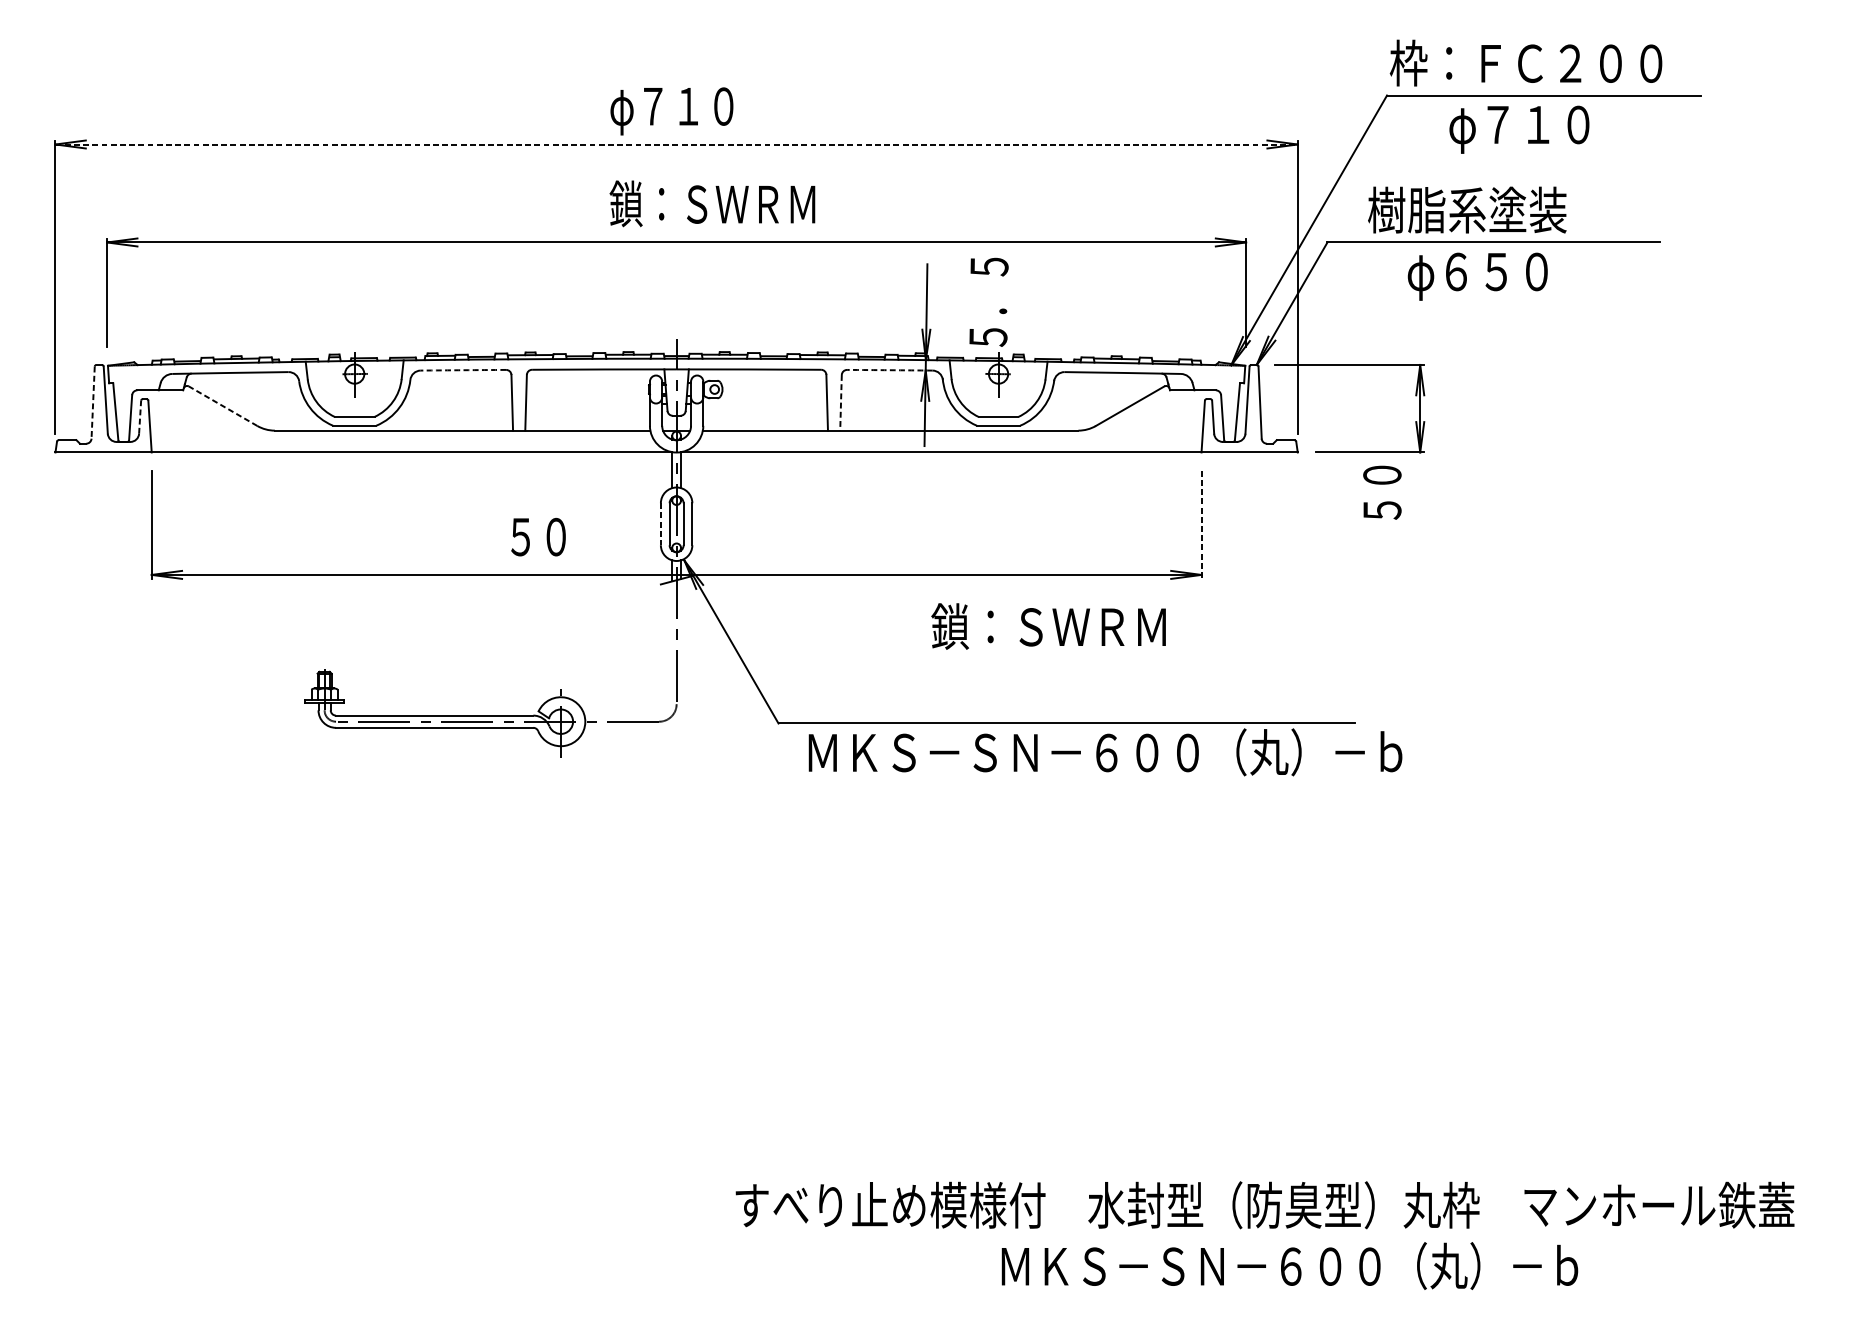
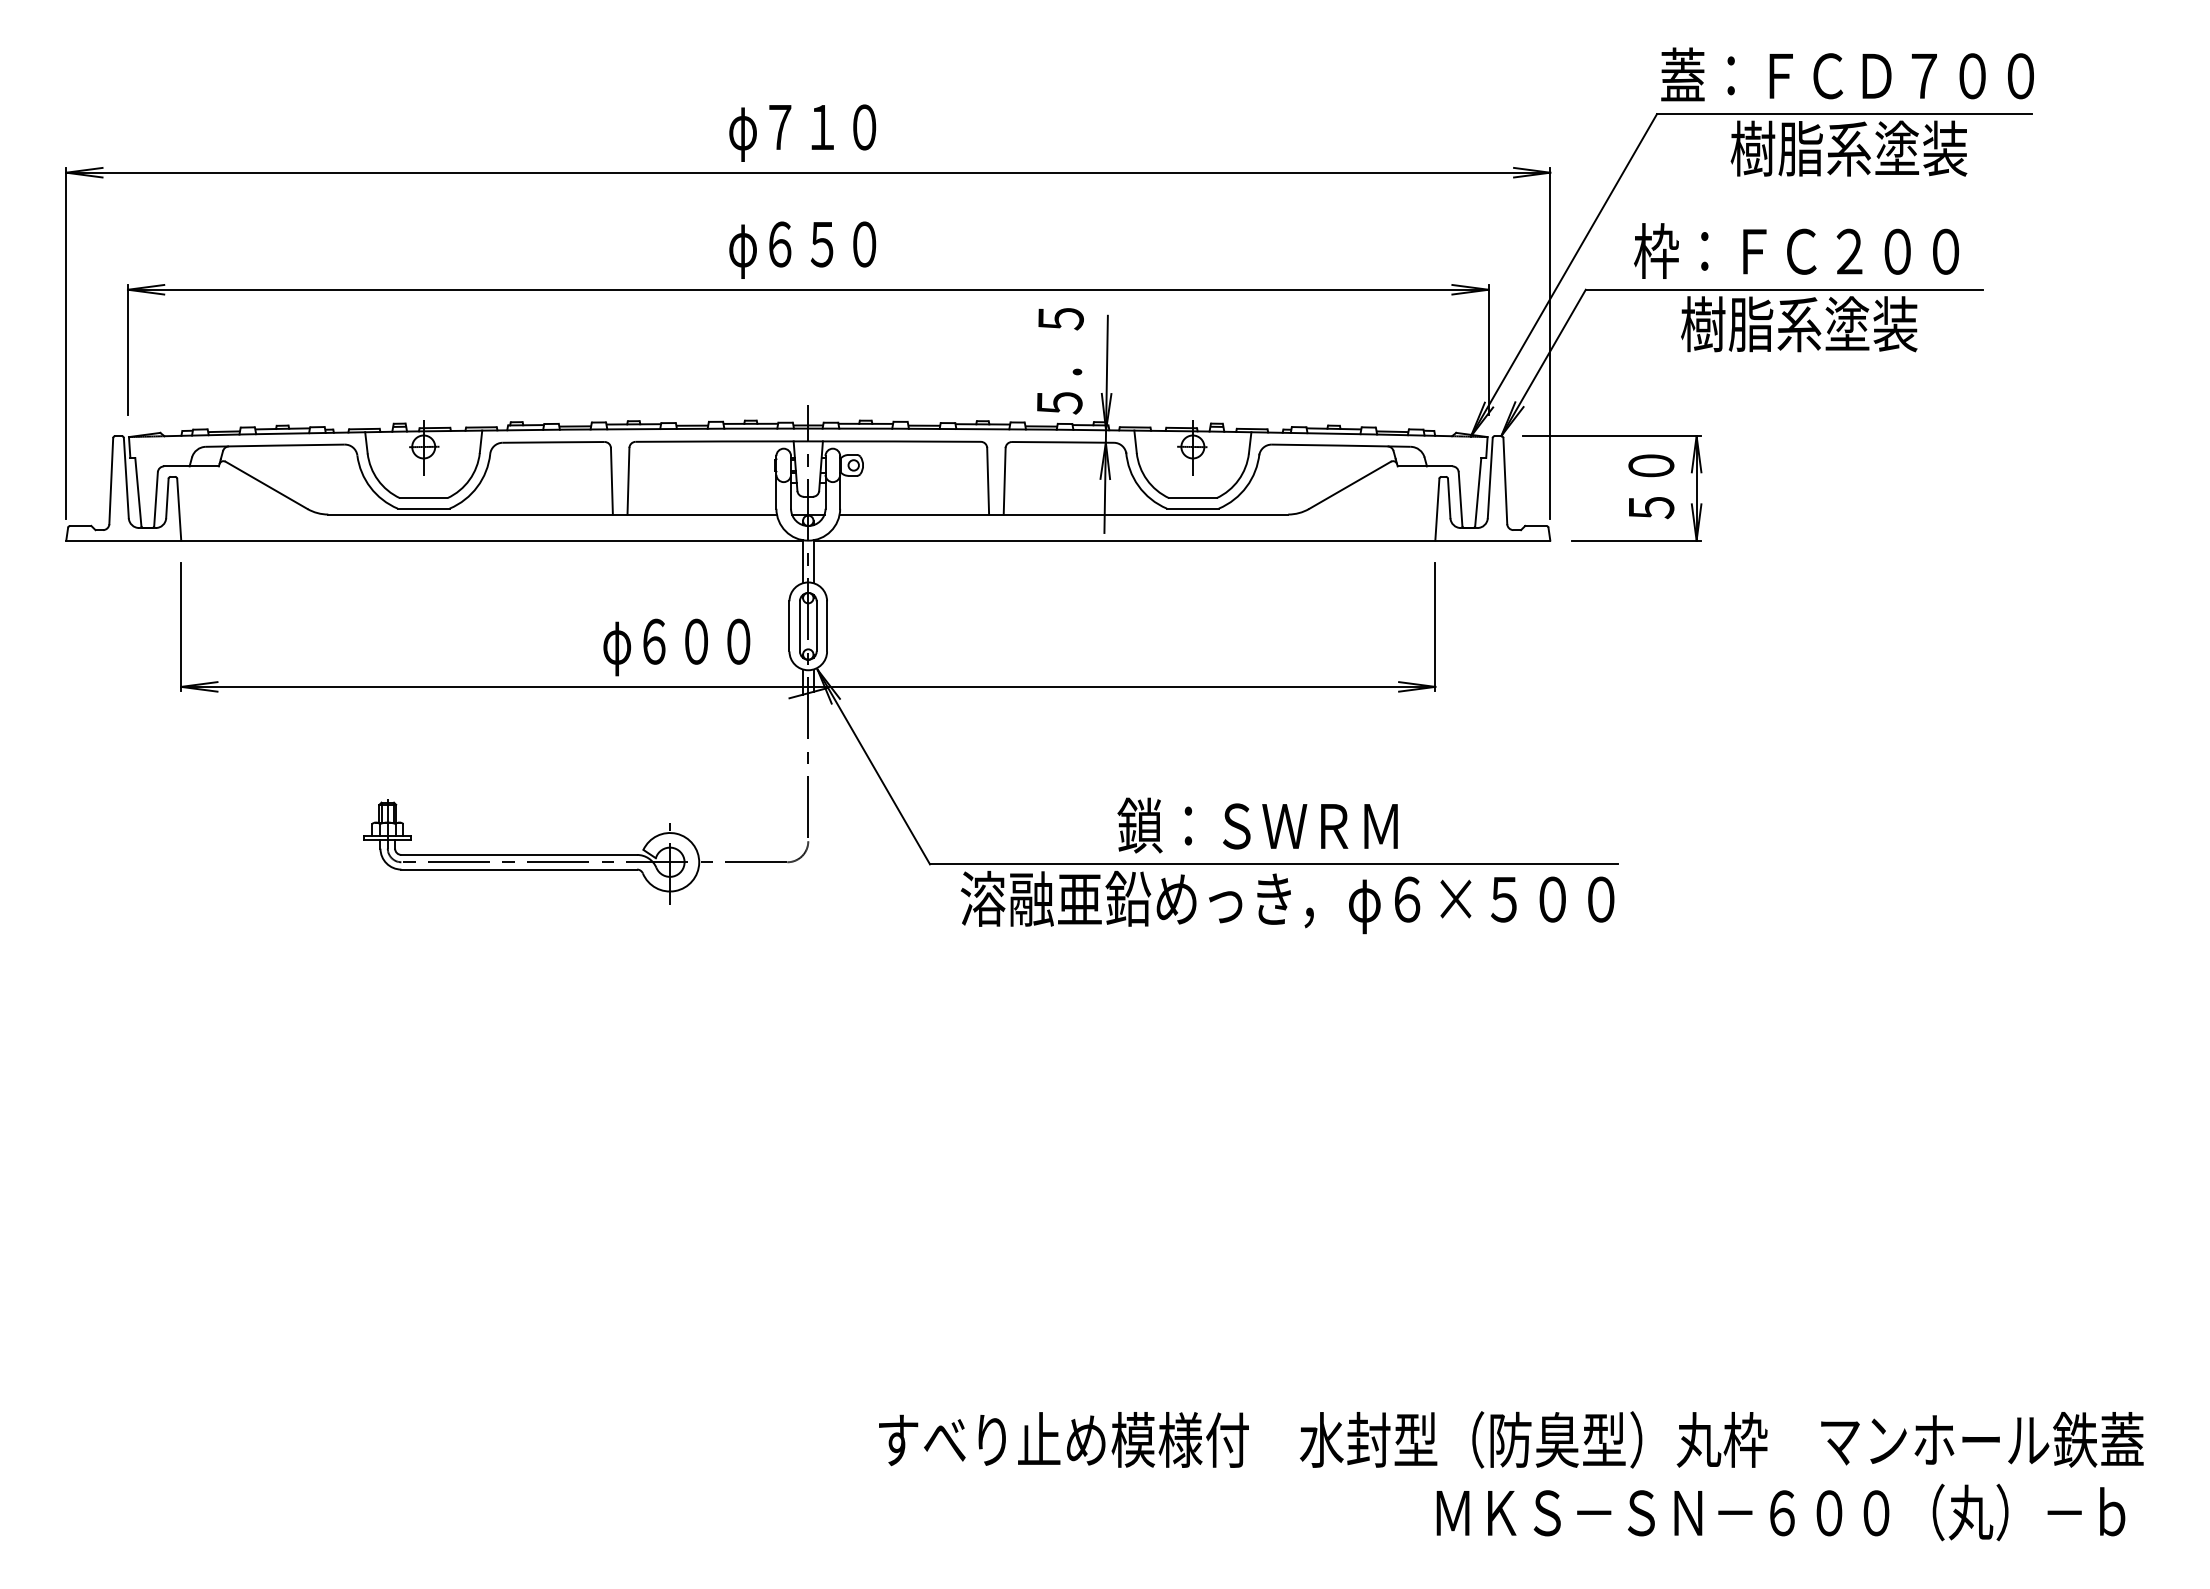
text: (1545, 63) -> (1846, 75), 枠：ＦＣ２００ -> 蓋：ＦＣＤ７００
text: (1547, 126) -> (1848, 151), φ７１０ -> 樹脂系塗装
line: (676, 144) -> (808, 172), dashed -> solid
text: (711, 206) -> (850, 246), 鎖：ＳＷＲＭ -> φ６５０
text: (1503, 210) -> (1796, 251), 樹脂系塗装 -> 枠：ＦＣ２００
text: (1506, 274) -> (1799, 327), φ６５０ -> 樹脂系塗装
text: (989, 302) -> (1060, 361), moved
arc: (463, 370) -> (553, 442), dashed -> solid
arc: (889, 370) -> (1062, 442), dashed -> solid
line: (93, 402) -> (111, 481), dashed -> solid
line: (840, 402) -> (1004, 481), dashed -> solid
line: (223, 406) -> (266, 485), dashed -> solid
line: (140, 417) -> (167, 498), dashed -> solid
text: (1382, 492) -> (1651, 486), moved
line: (660, 524) -> (789, 626), dashed -> solid
line: (1201, 525) -> (1435, 627), dashed -> solid
text: (566, 541) -> (676, 647), ５０ -> φ６００
text: (1048, 626) -> (1257, 825), moved
text: (1102, 755) -> (1317, 902), ＭＫＳ－ＳＮ－６００（丸）－ｂ -> 溶融亜鉛めっき，φ６×５００
text: (1289, 1266) -> (1780, 1512), moved

